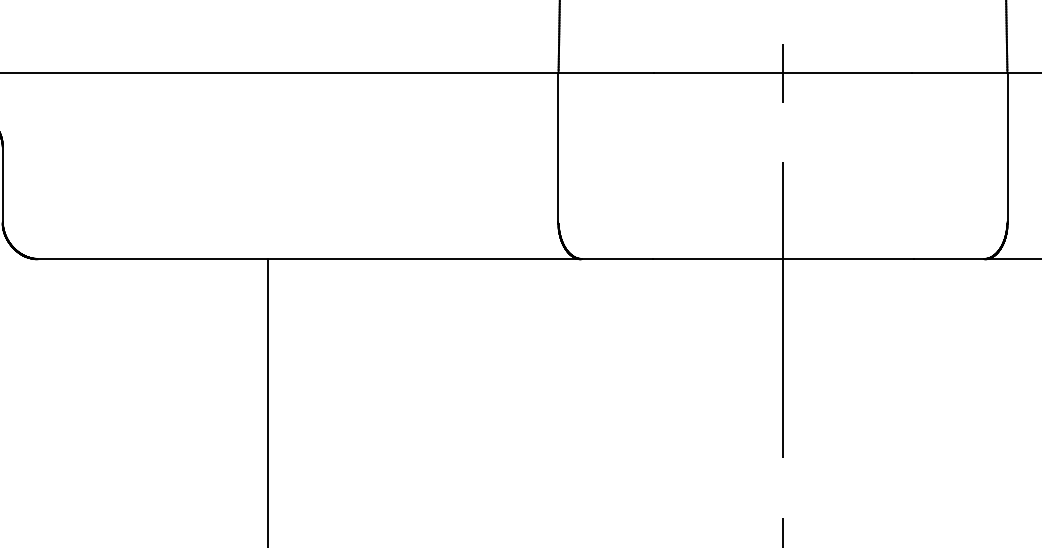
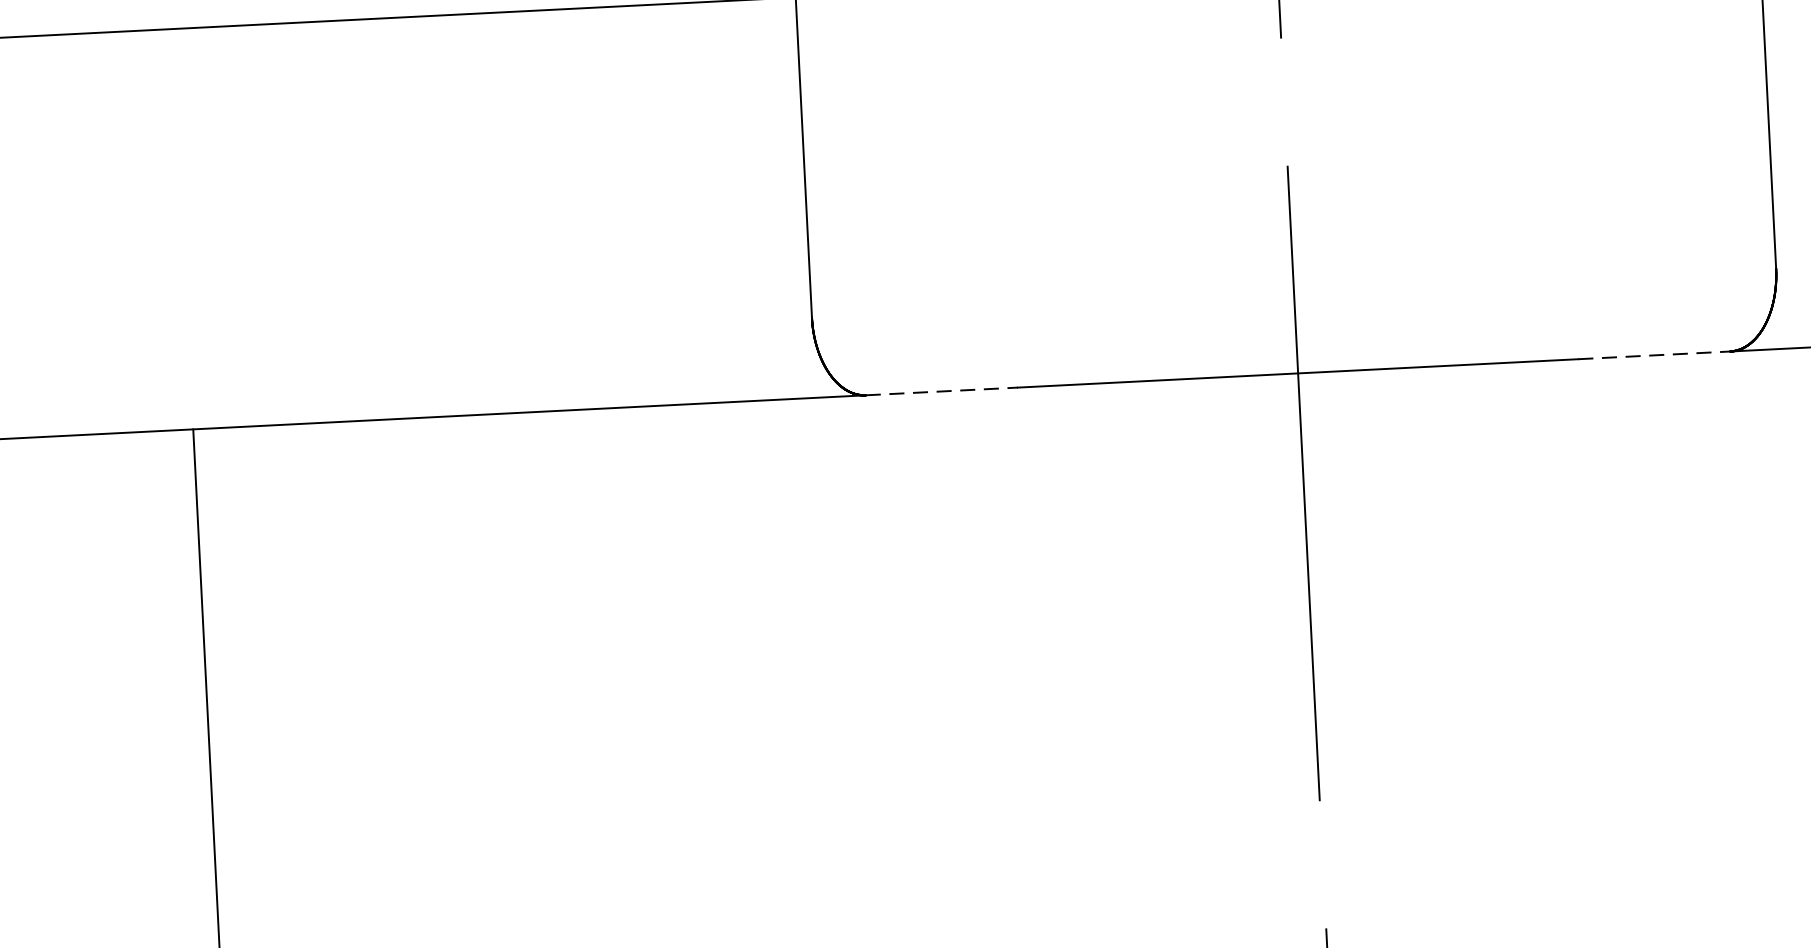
line: (617, 259) -> (942, 392), solid -> dashed
line: (949, 259) -> (1655, 356), solid -> dashed

